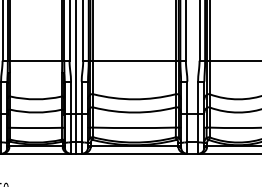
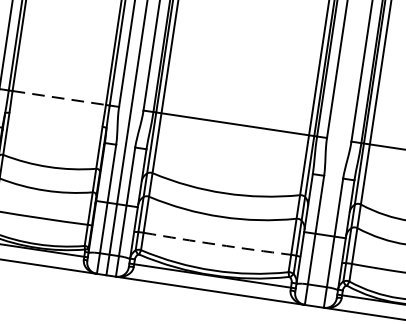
line: (36, 60) -> (60, 97), solid -> dashed
arc: (134, 128) -> (217, 245), solid -> dashed

